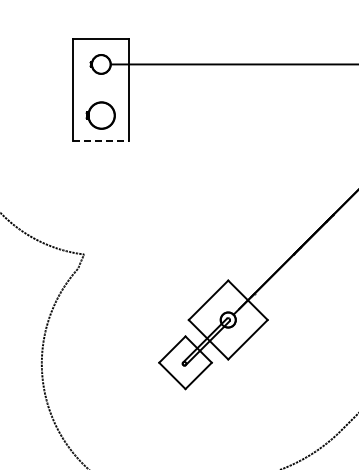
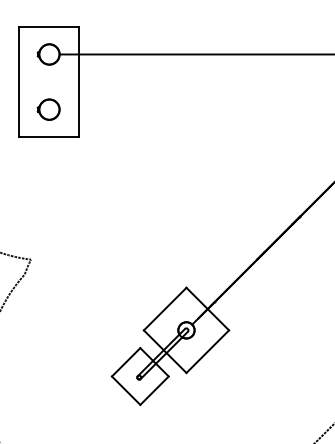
part: (100, 115) -> (48, 109), size x0.71
line: (100, 141) -> (48, 137), dashed -> solid

